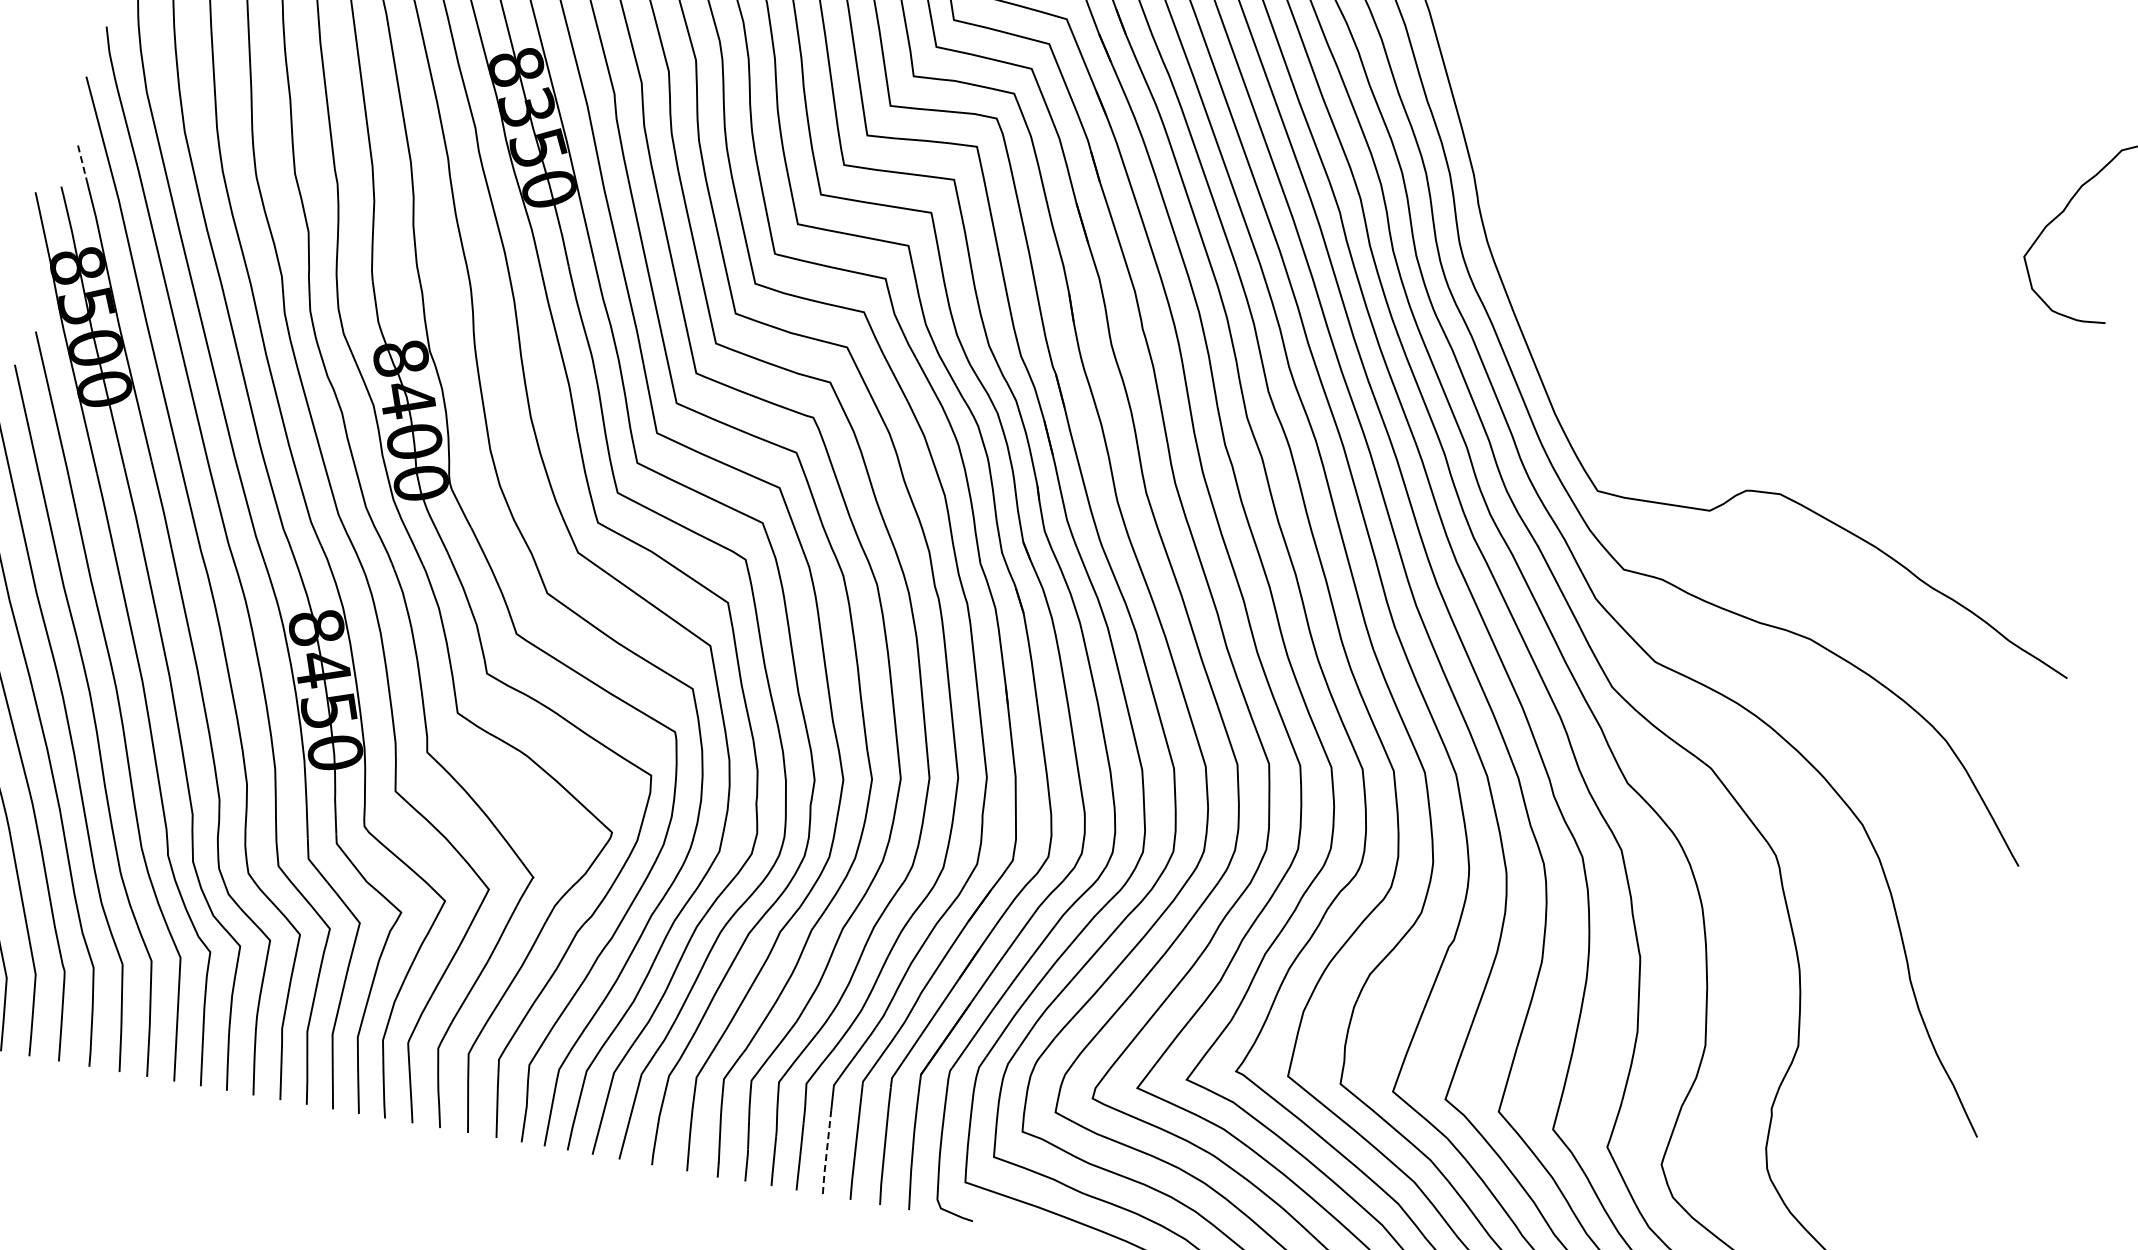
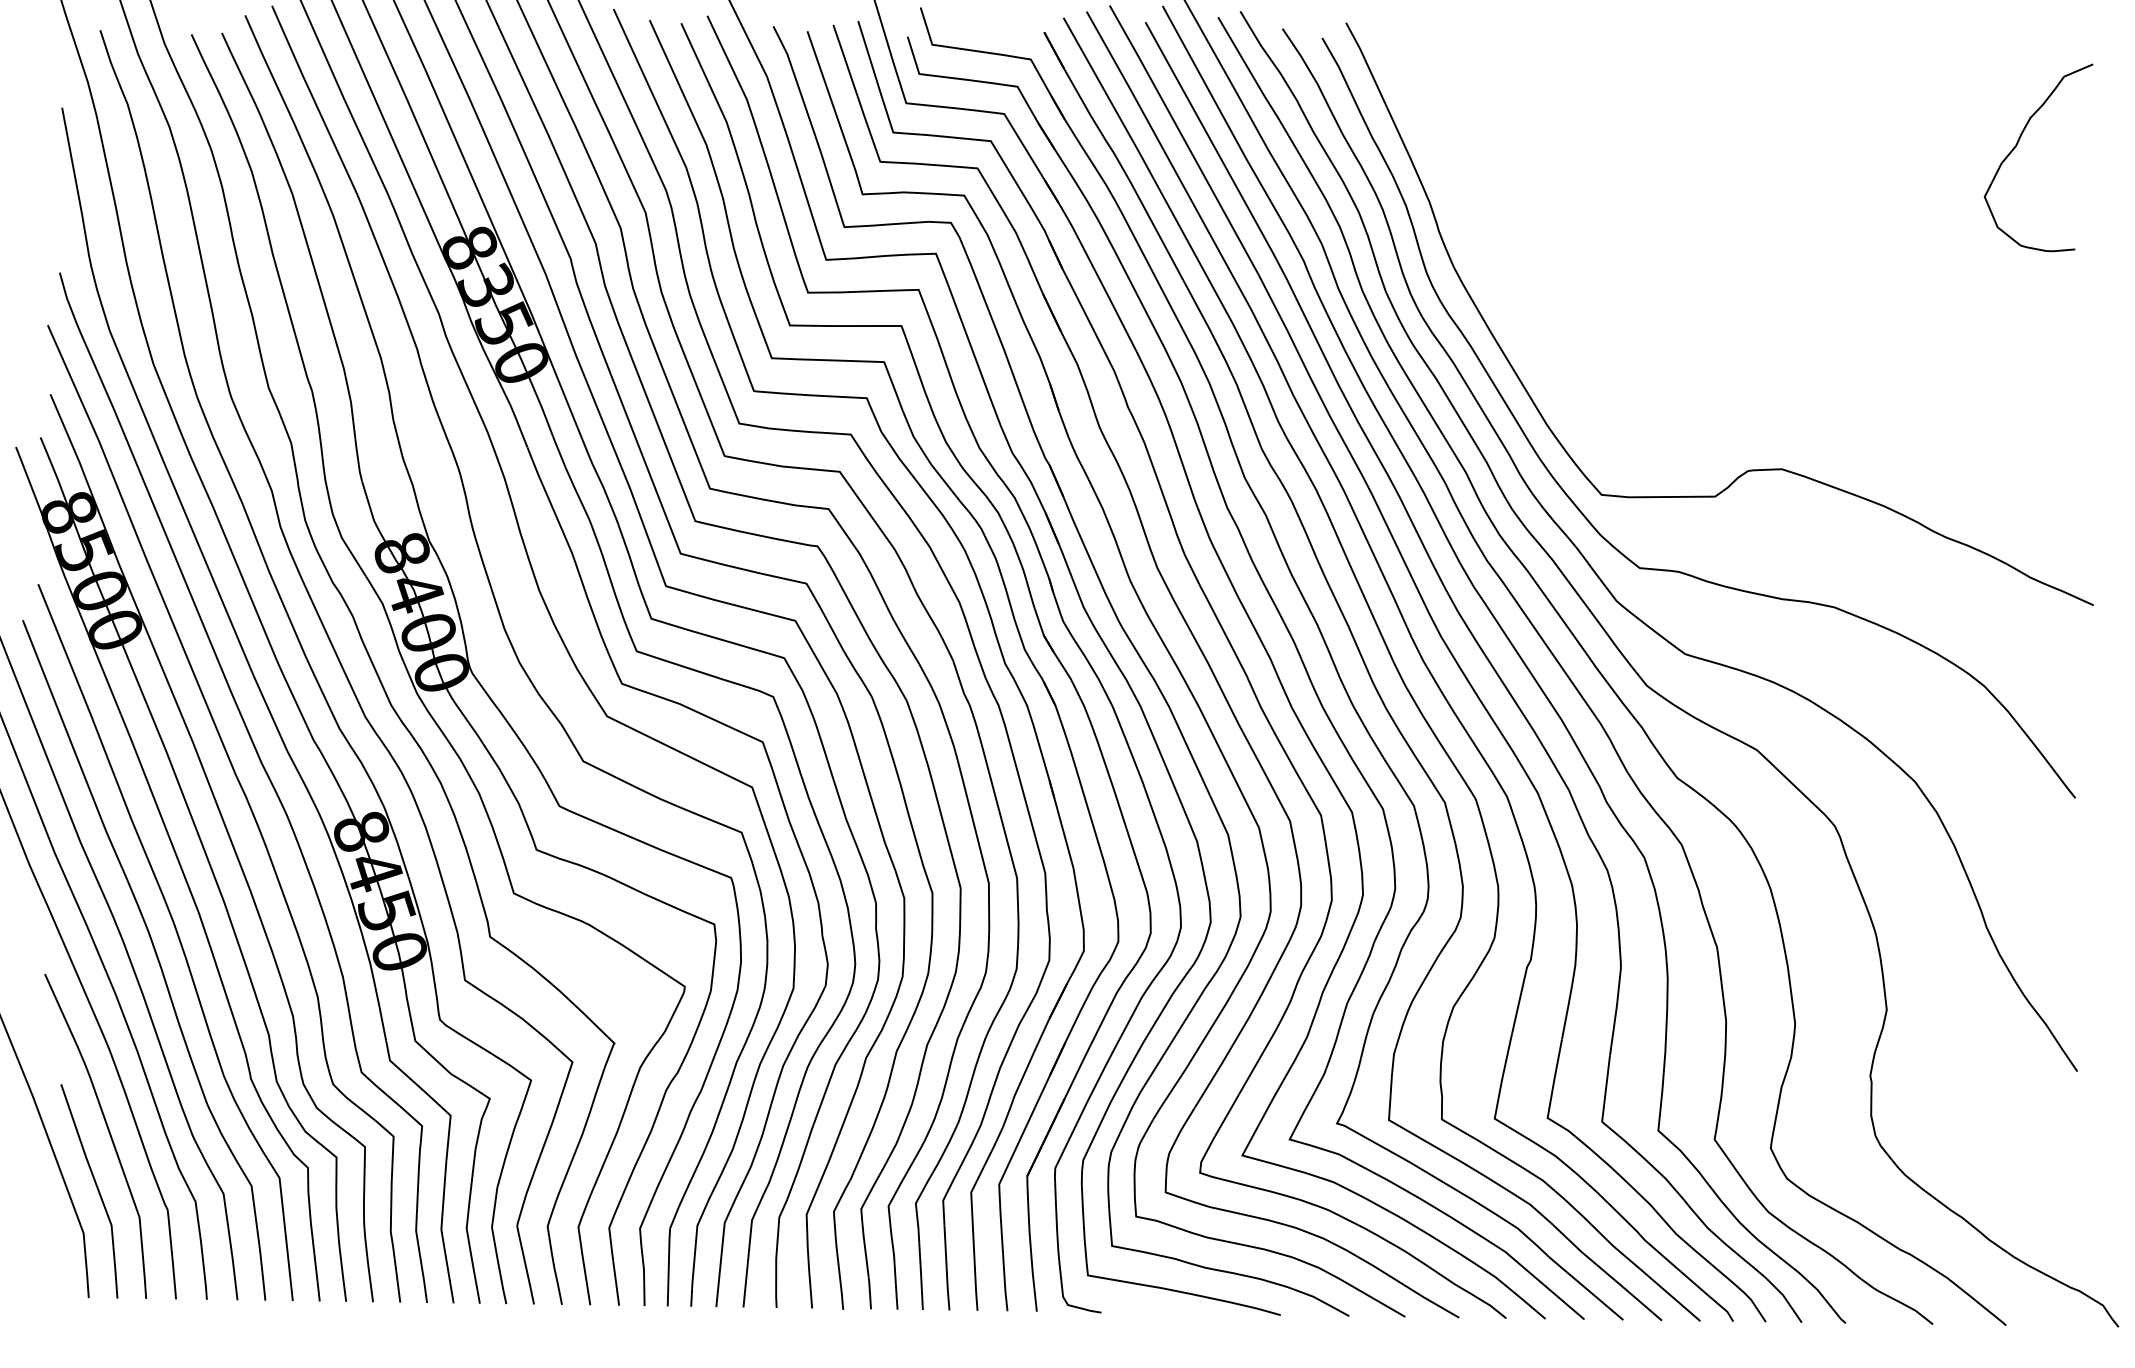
line: (82, 163) -> (57, 411), dashed -> solid
line: (826, 1154) -> (946, 1269), dashed -> solid

